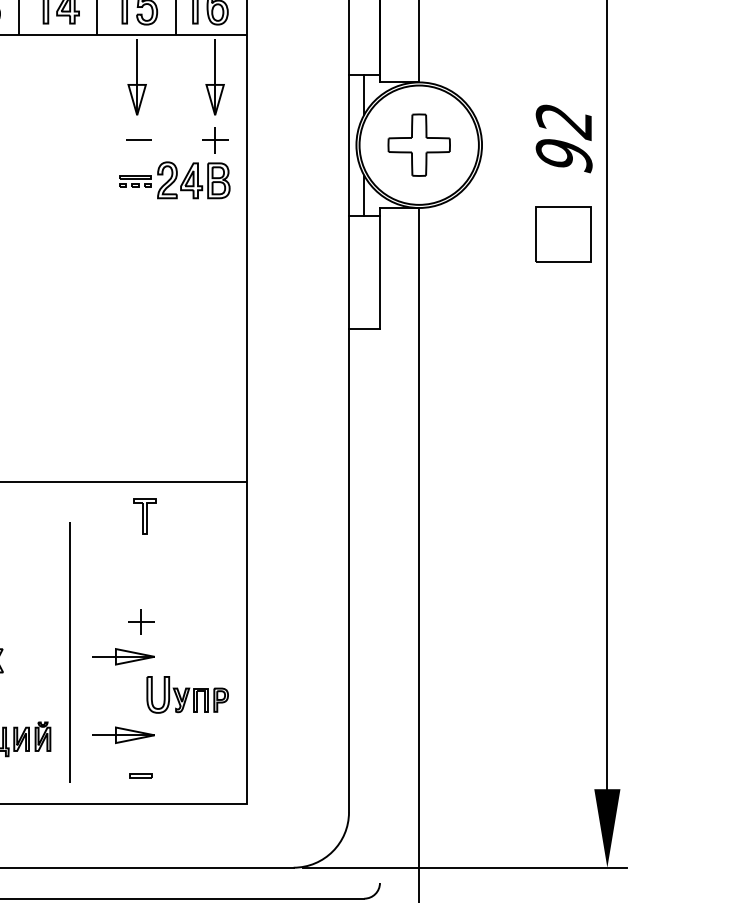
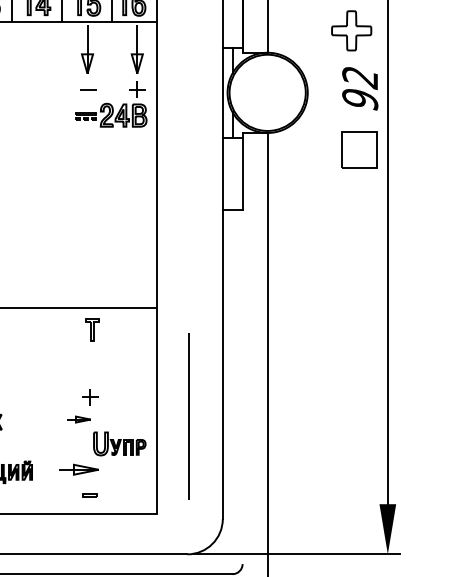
part: (418, 144) -> (351, 30), moved
line: (69, 651) -> (188, 416), moved
part: (123, 656) -> (78, 419), size x0.6

